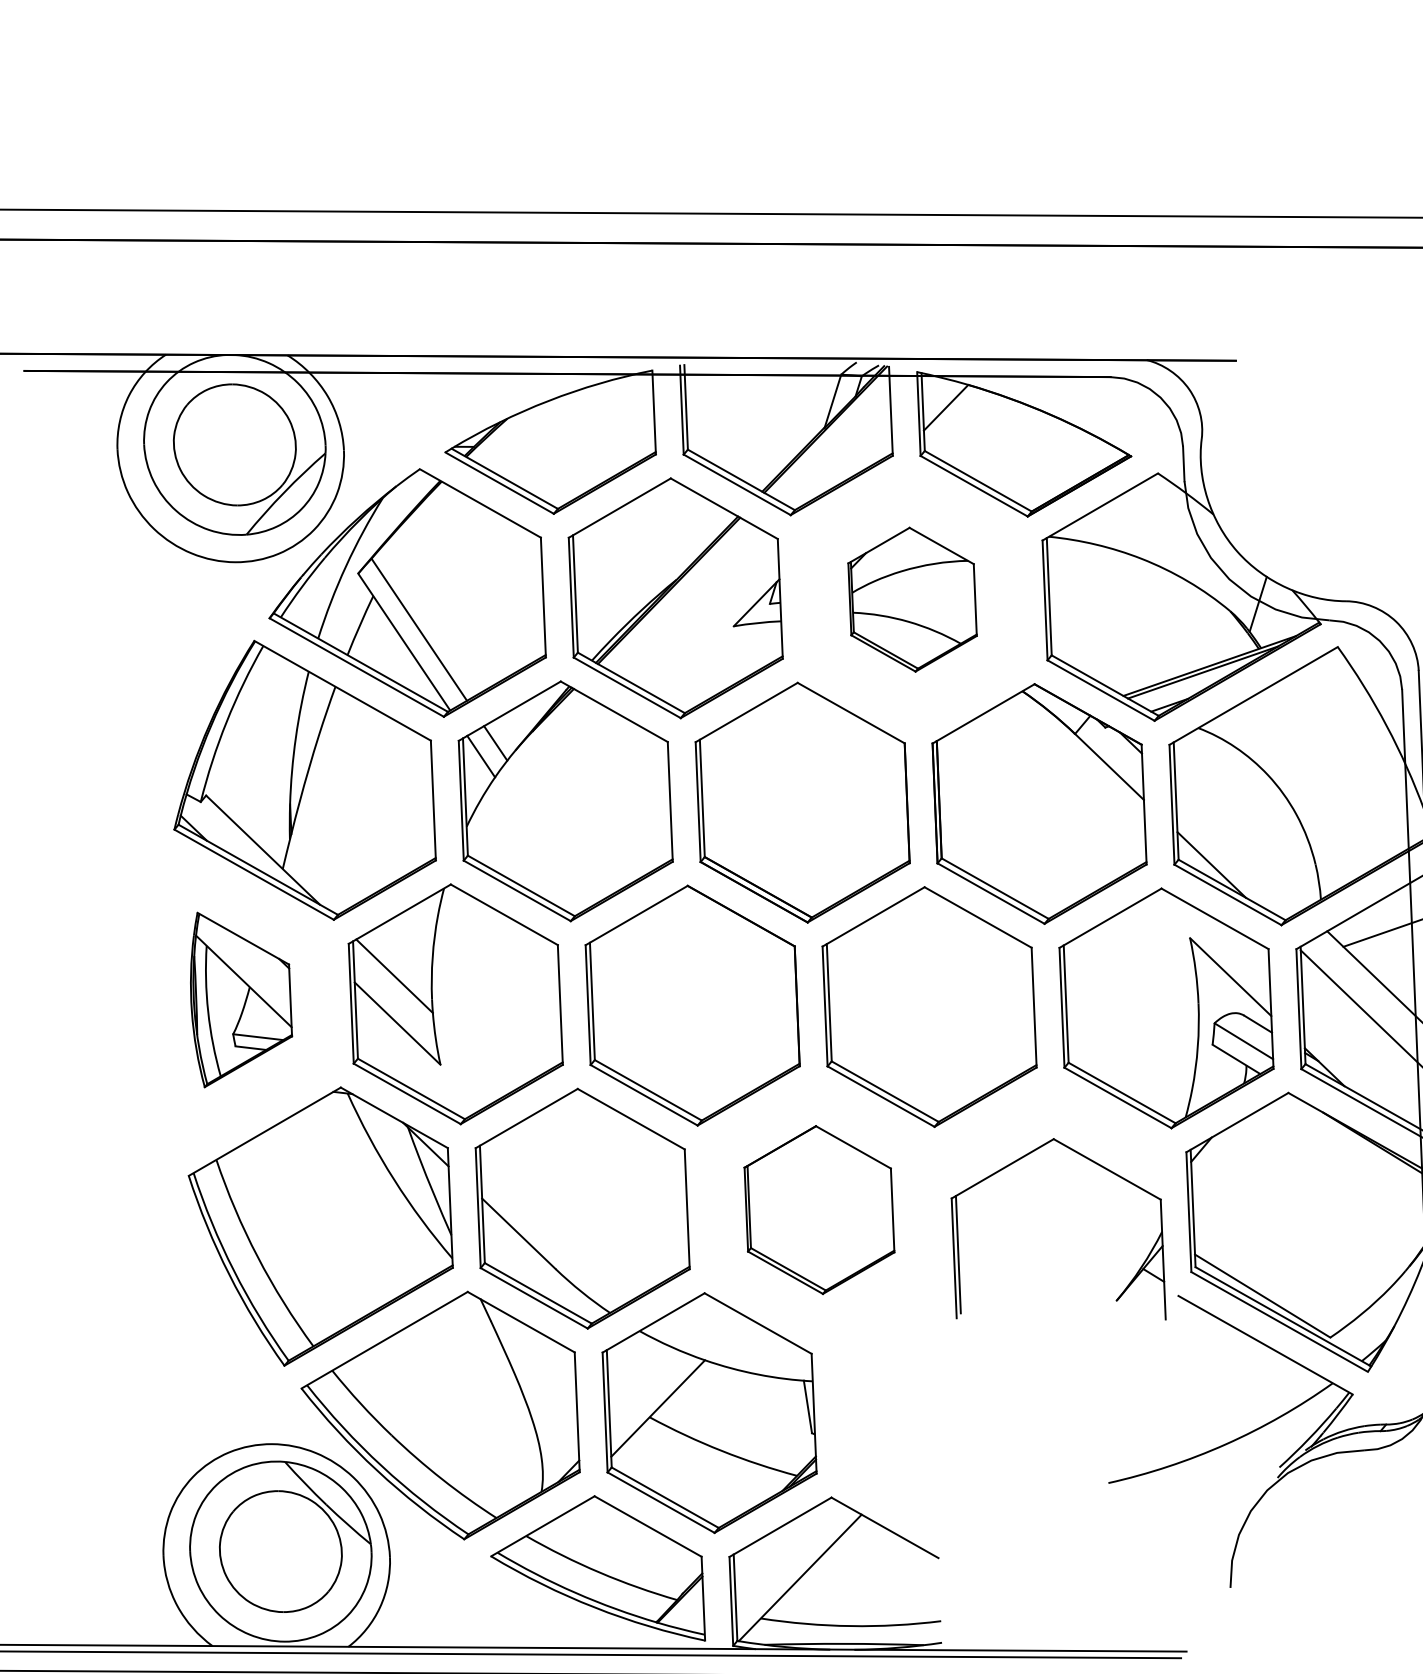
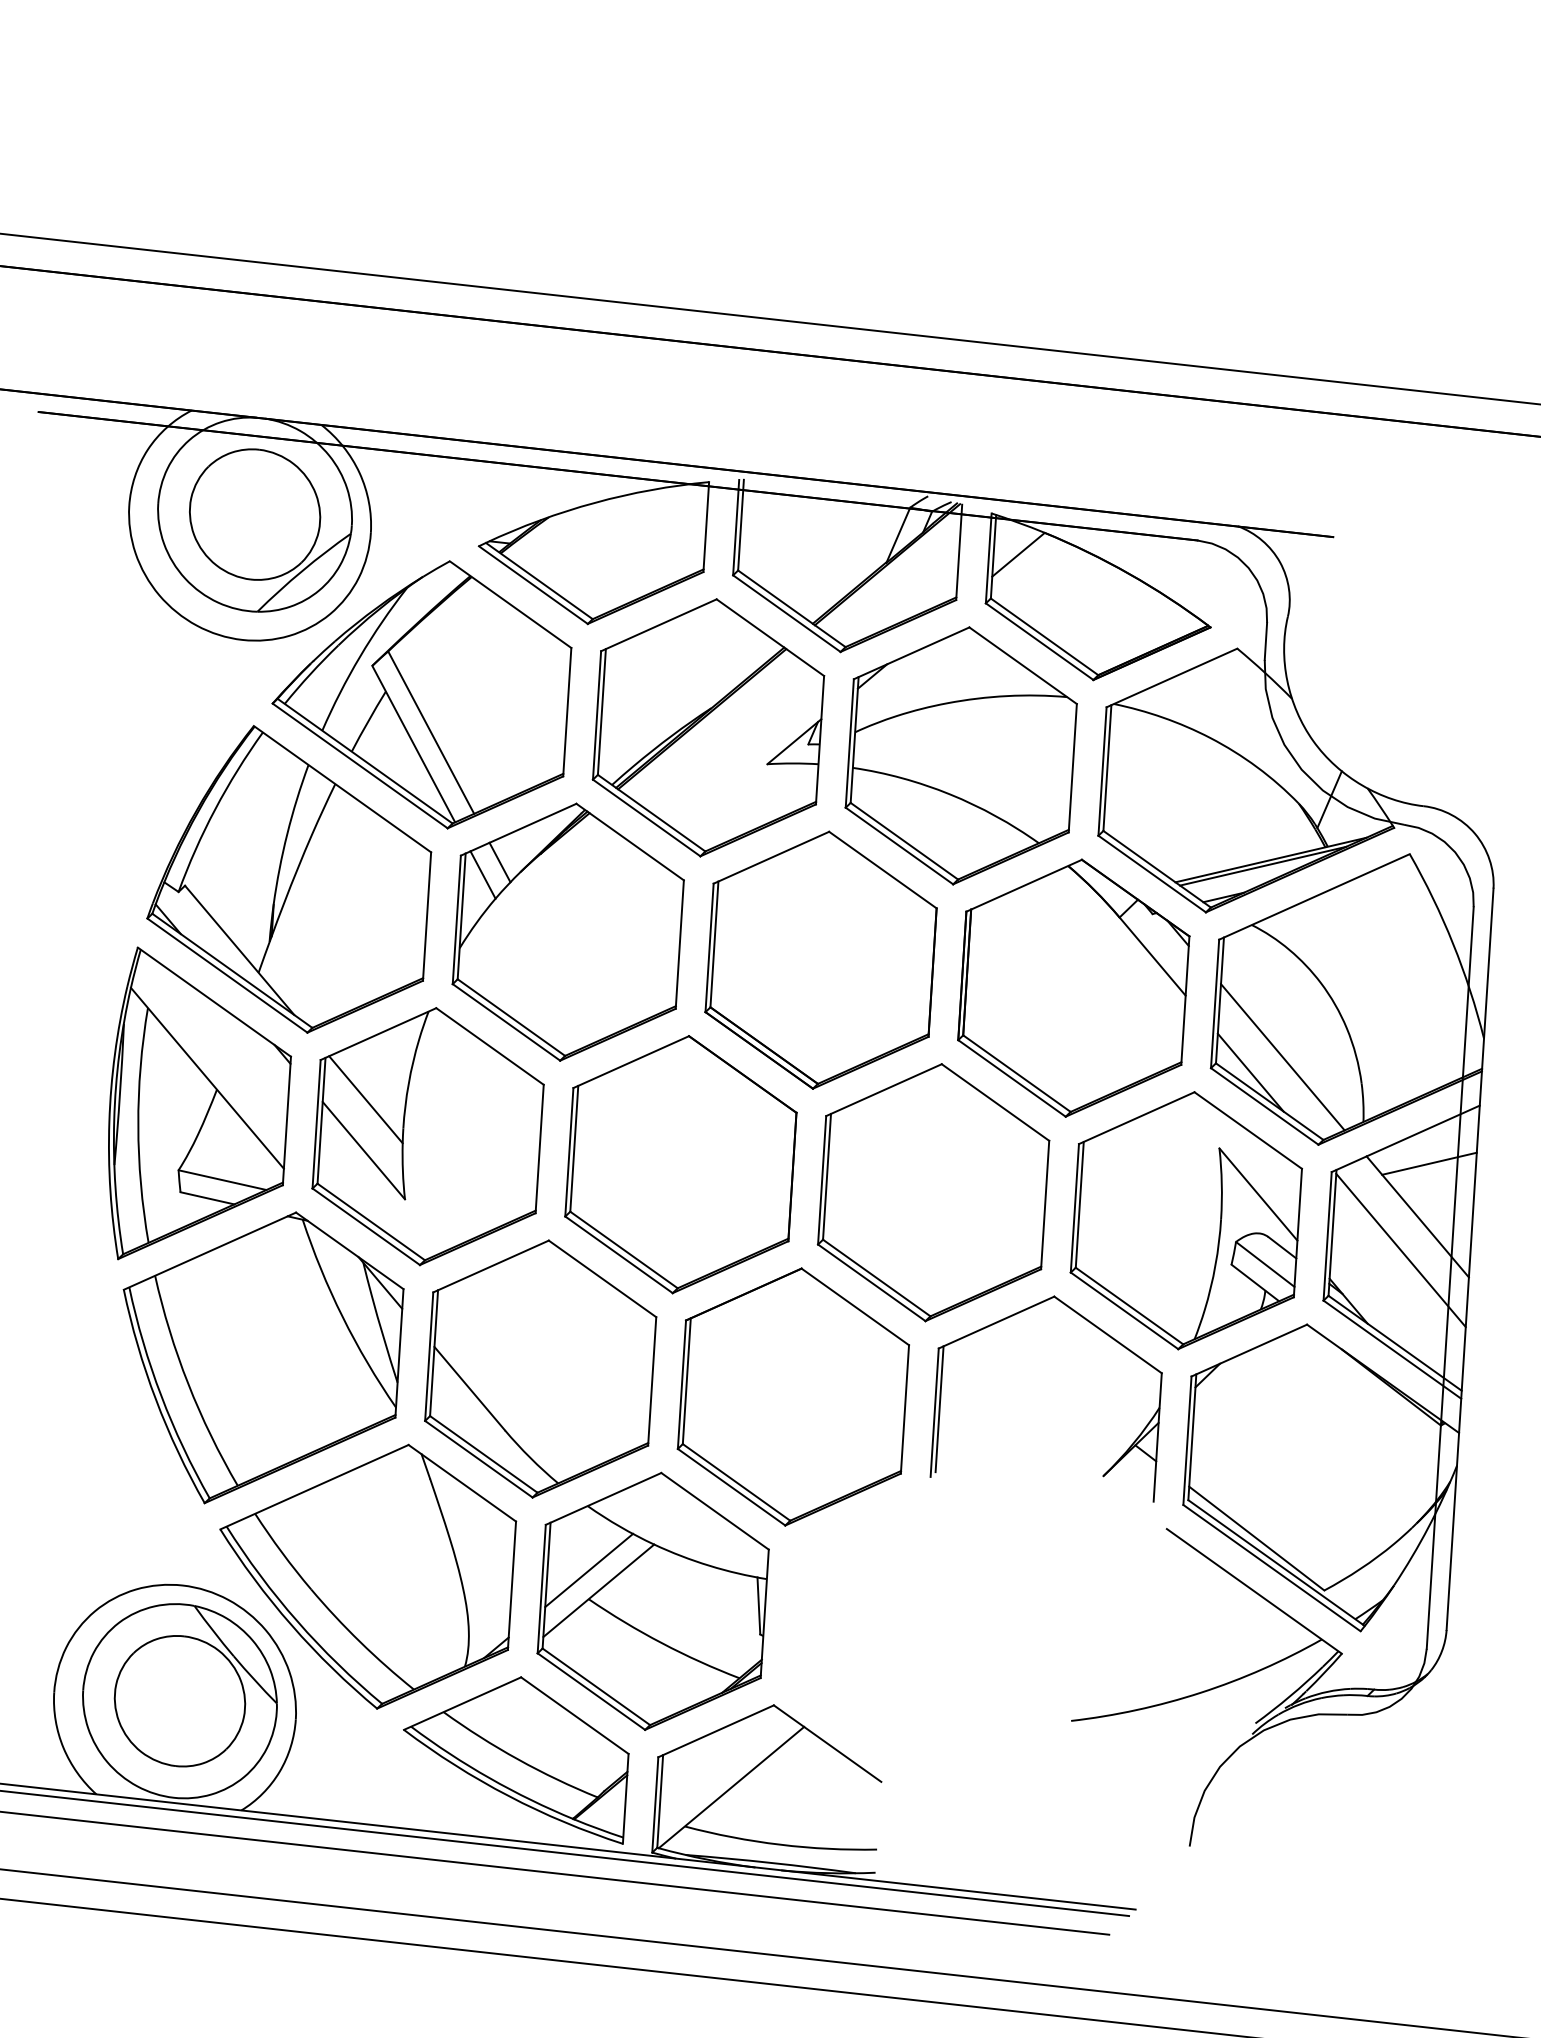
part: (911, 599) -> (960, 755), size x1.67
line: (1239, 847) -> (1282, 1057), added
part: (240, 995) -> (199, 1103), size x1.67
part: (1094, 1163) -> (1095, 1327), moved
part: (818, 1209) -> (792, 1396), size x1.43
line: (647, 1390) -> (589, 1570), added

